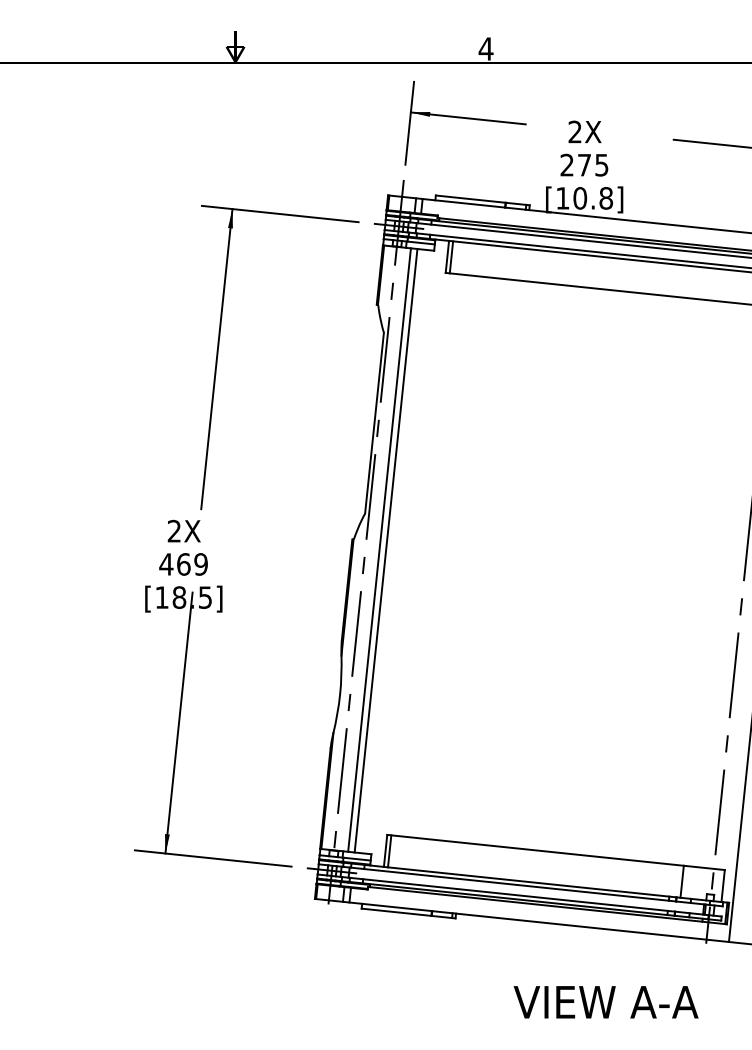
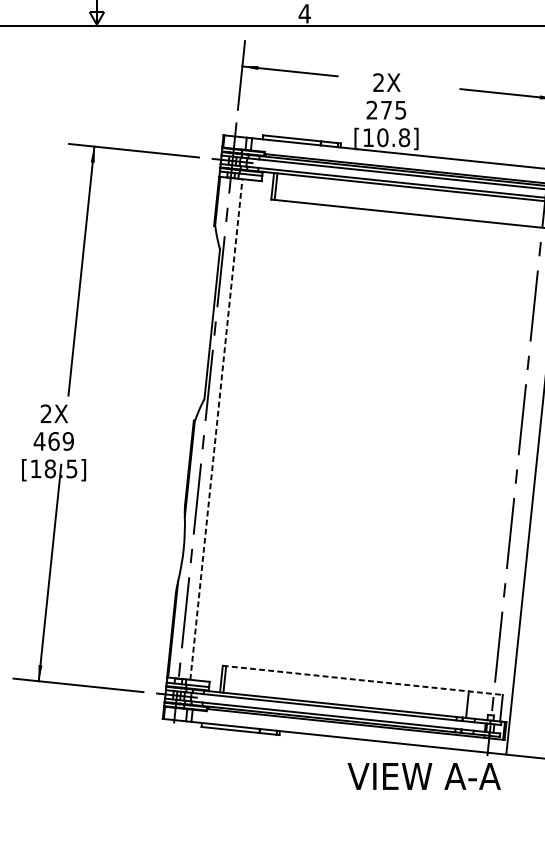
line: (379, 549) -> (216, 429), solid -> dashed
line: (385, 550) -> (221, 429), removed
line: (556, 852) -> (363, 680), solid -> dashed
text: (605, 1002) -> (423, 776), moved

